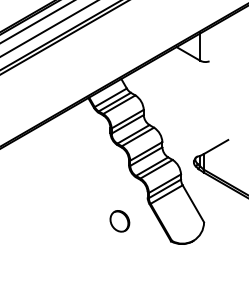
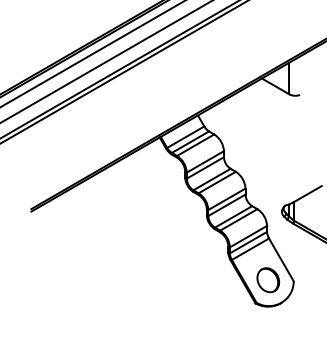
part: (120, 221) -> (268, 280), moved

